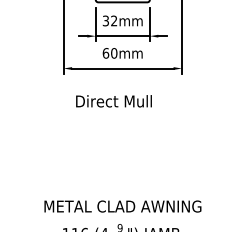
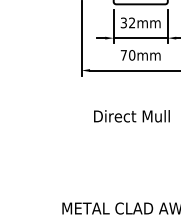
text: (105, 53) -> (123, 55), 60mm -> 70mm
text: (113, 101) -> (131, 116), moved

